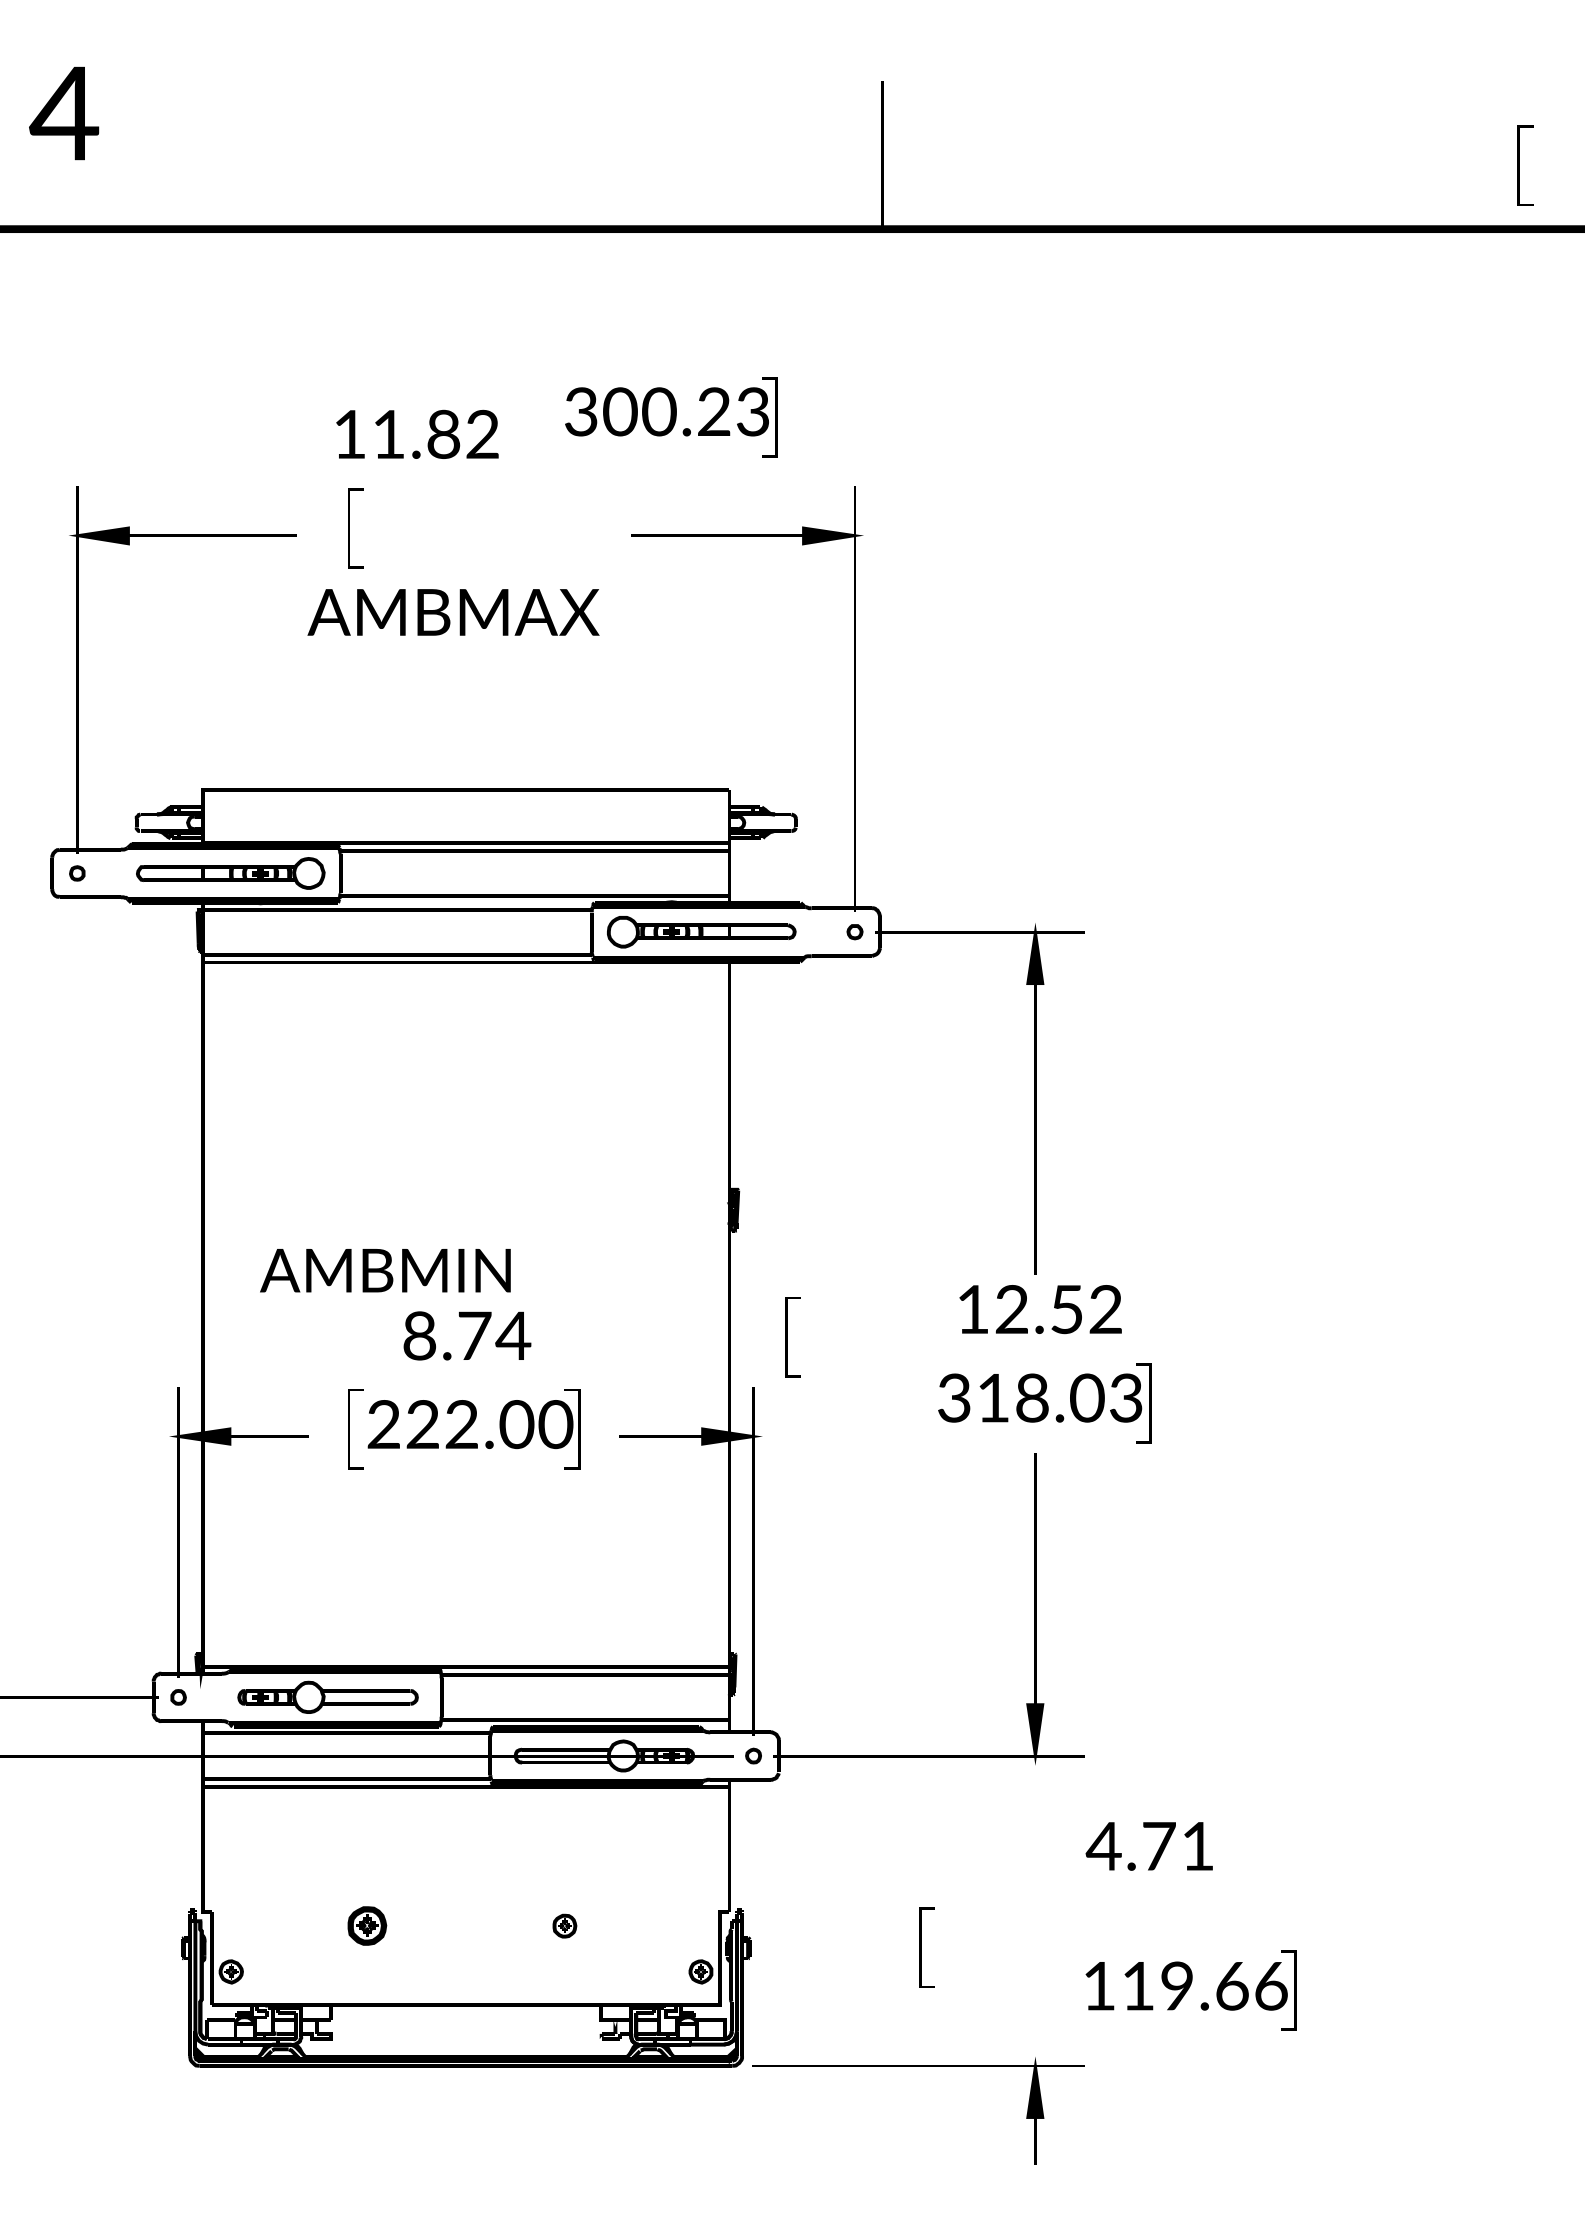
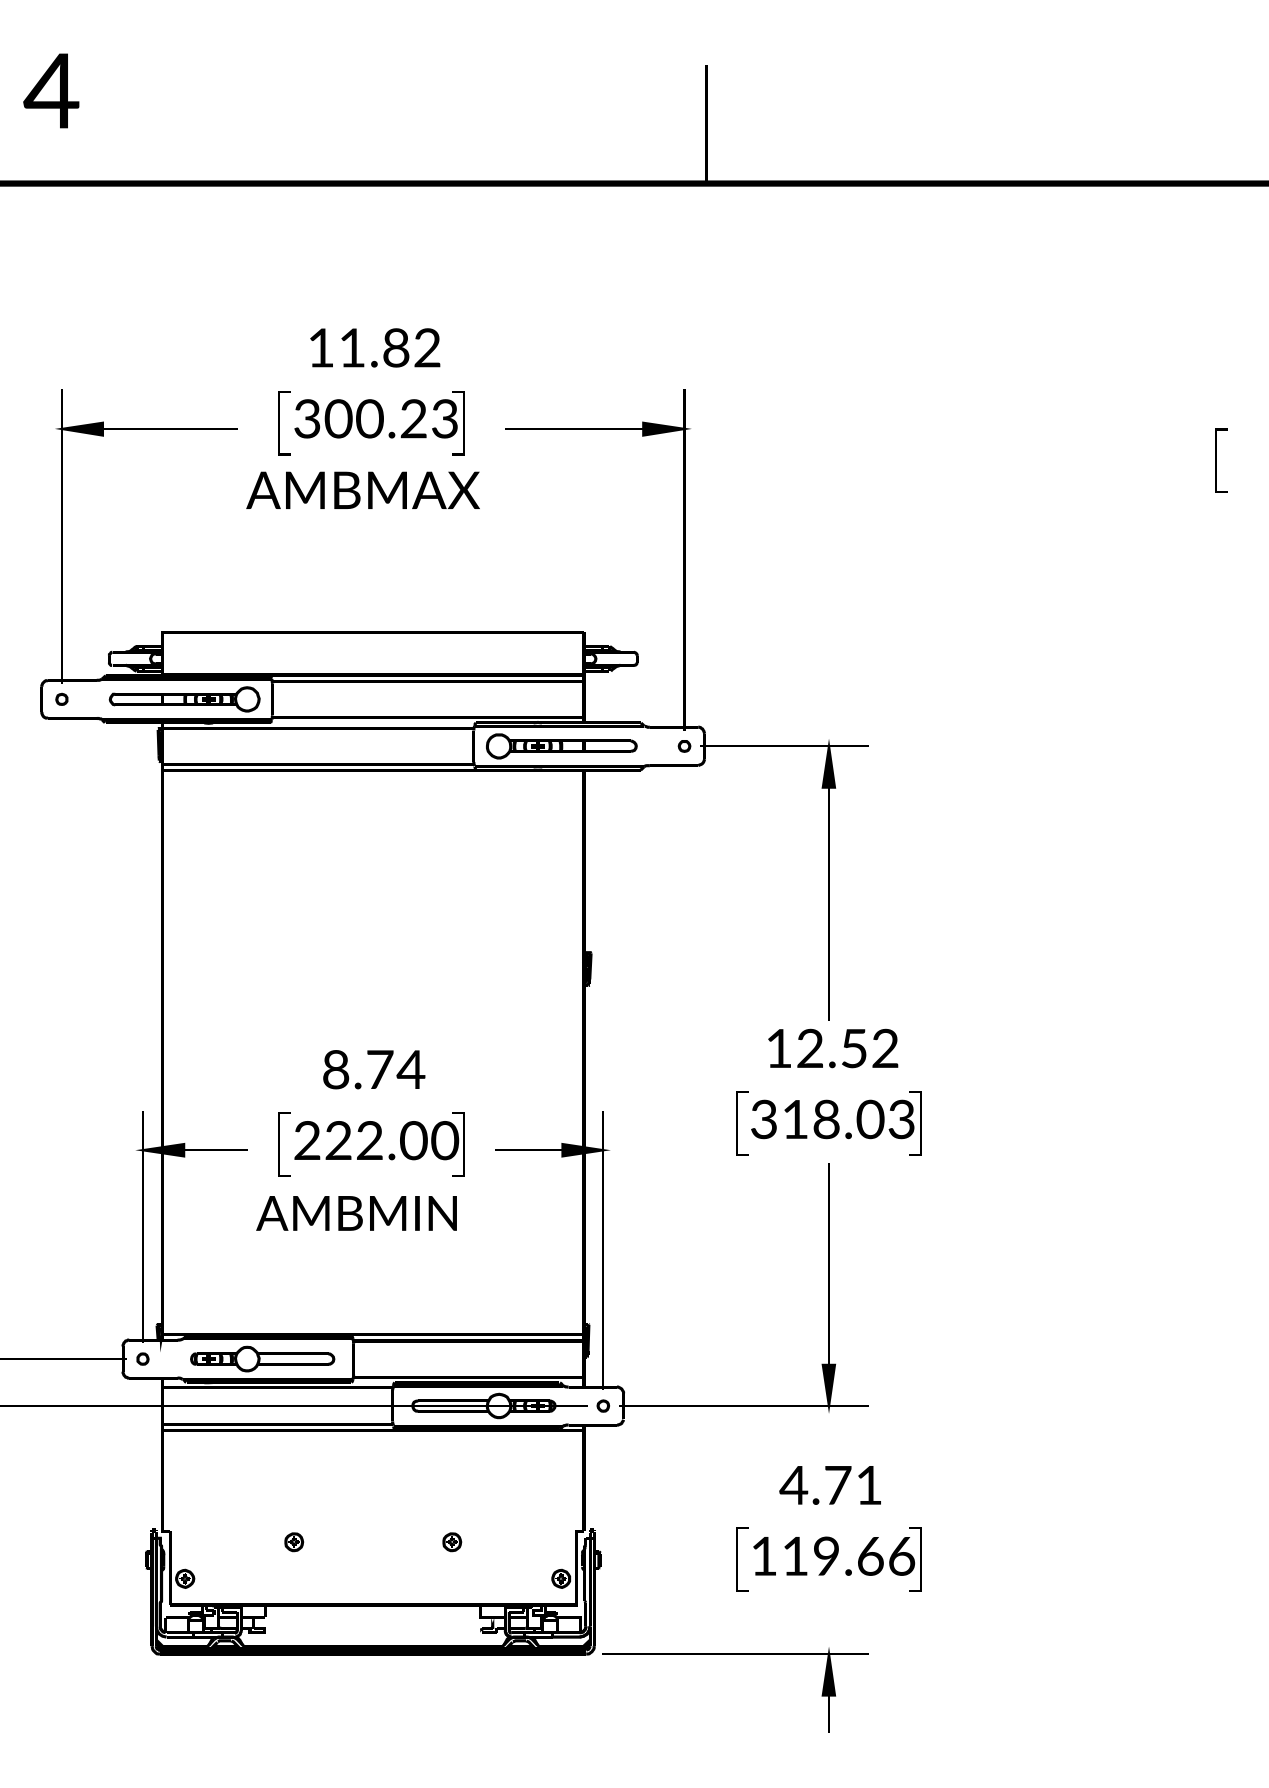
line: (1519, 165) -> (1216, 460), moved
text: (671, 417) -> (379, 423), moved
text: (417, 433) -> (375, 347), moved
text: (385, 1270) -> (356, 1213), moved
line: (787, 1336) -> (737, 1123), moved
text: (1148, 1846) -> (829, 1485), moved
part: (367, 1926) -> (294, 1542), size x0.62
text: (1190, 1990) -> (837, 1559), moved

